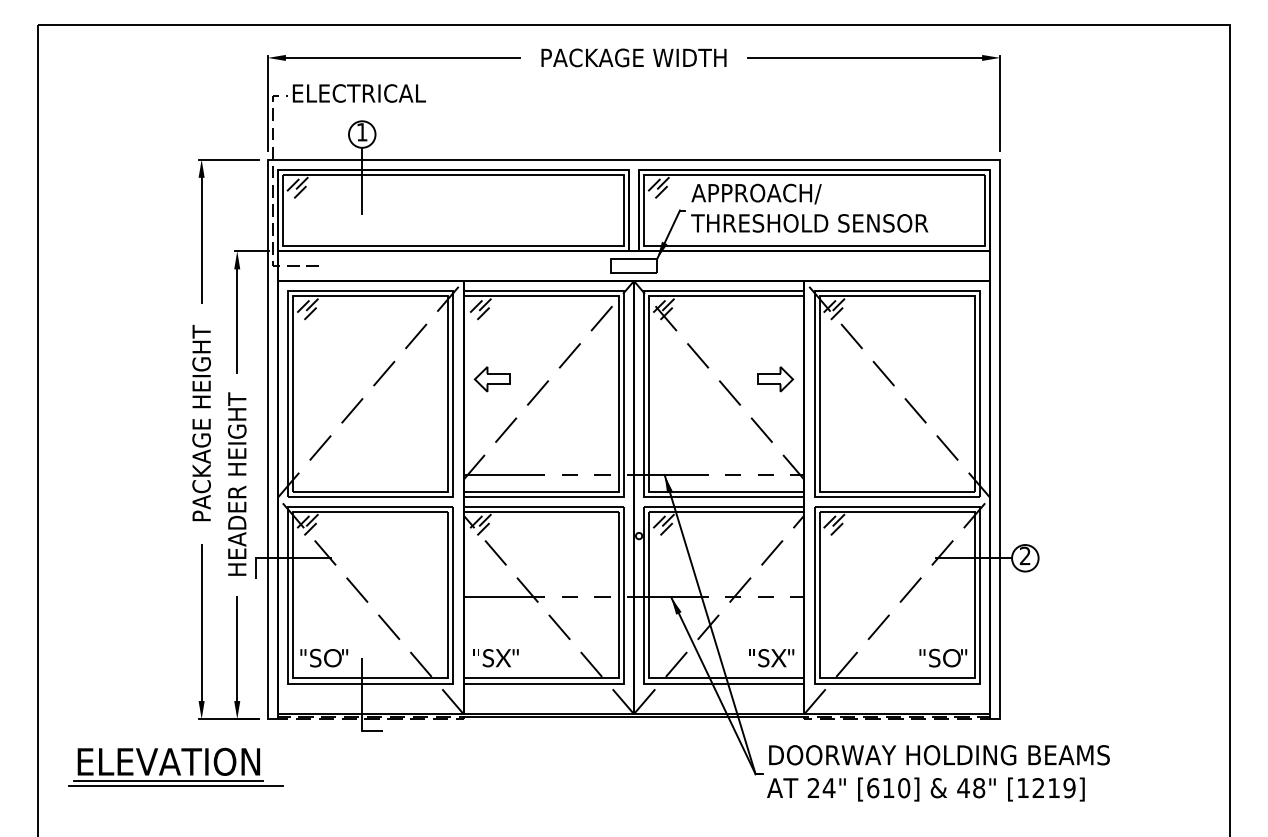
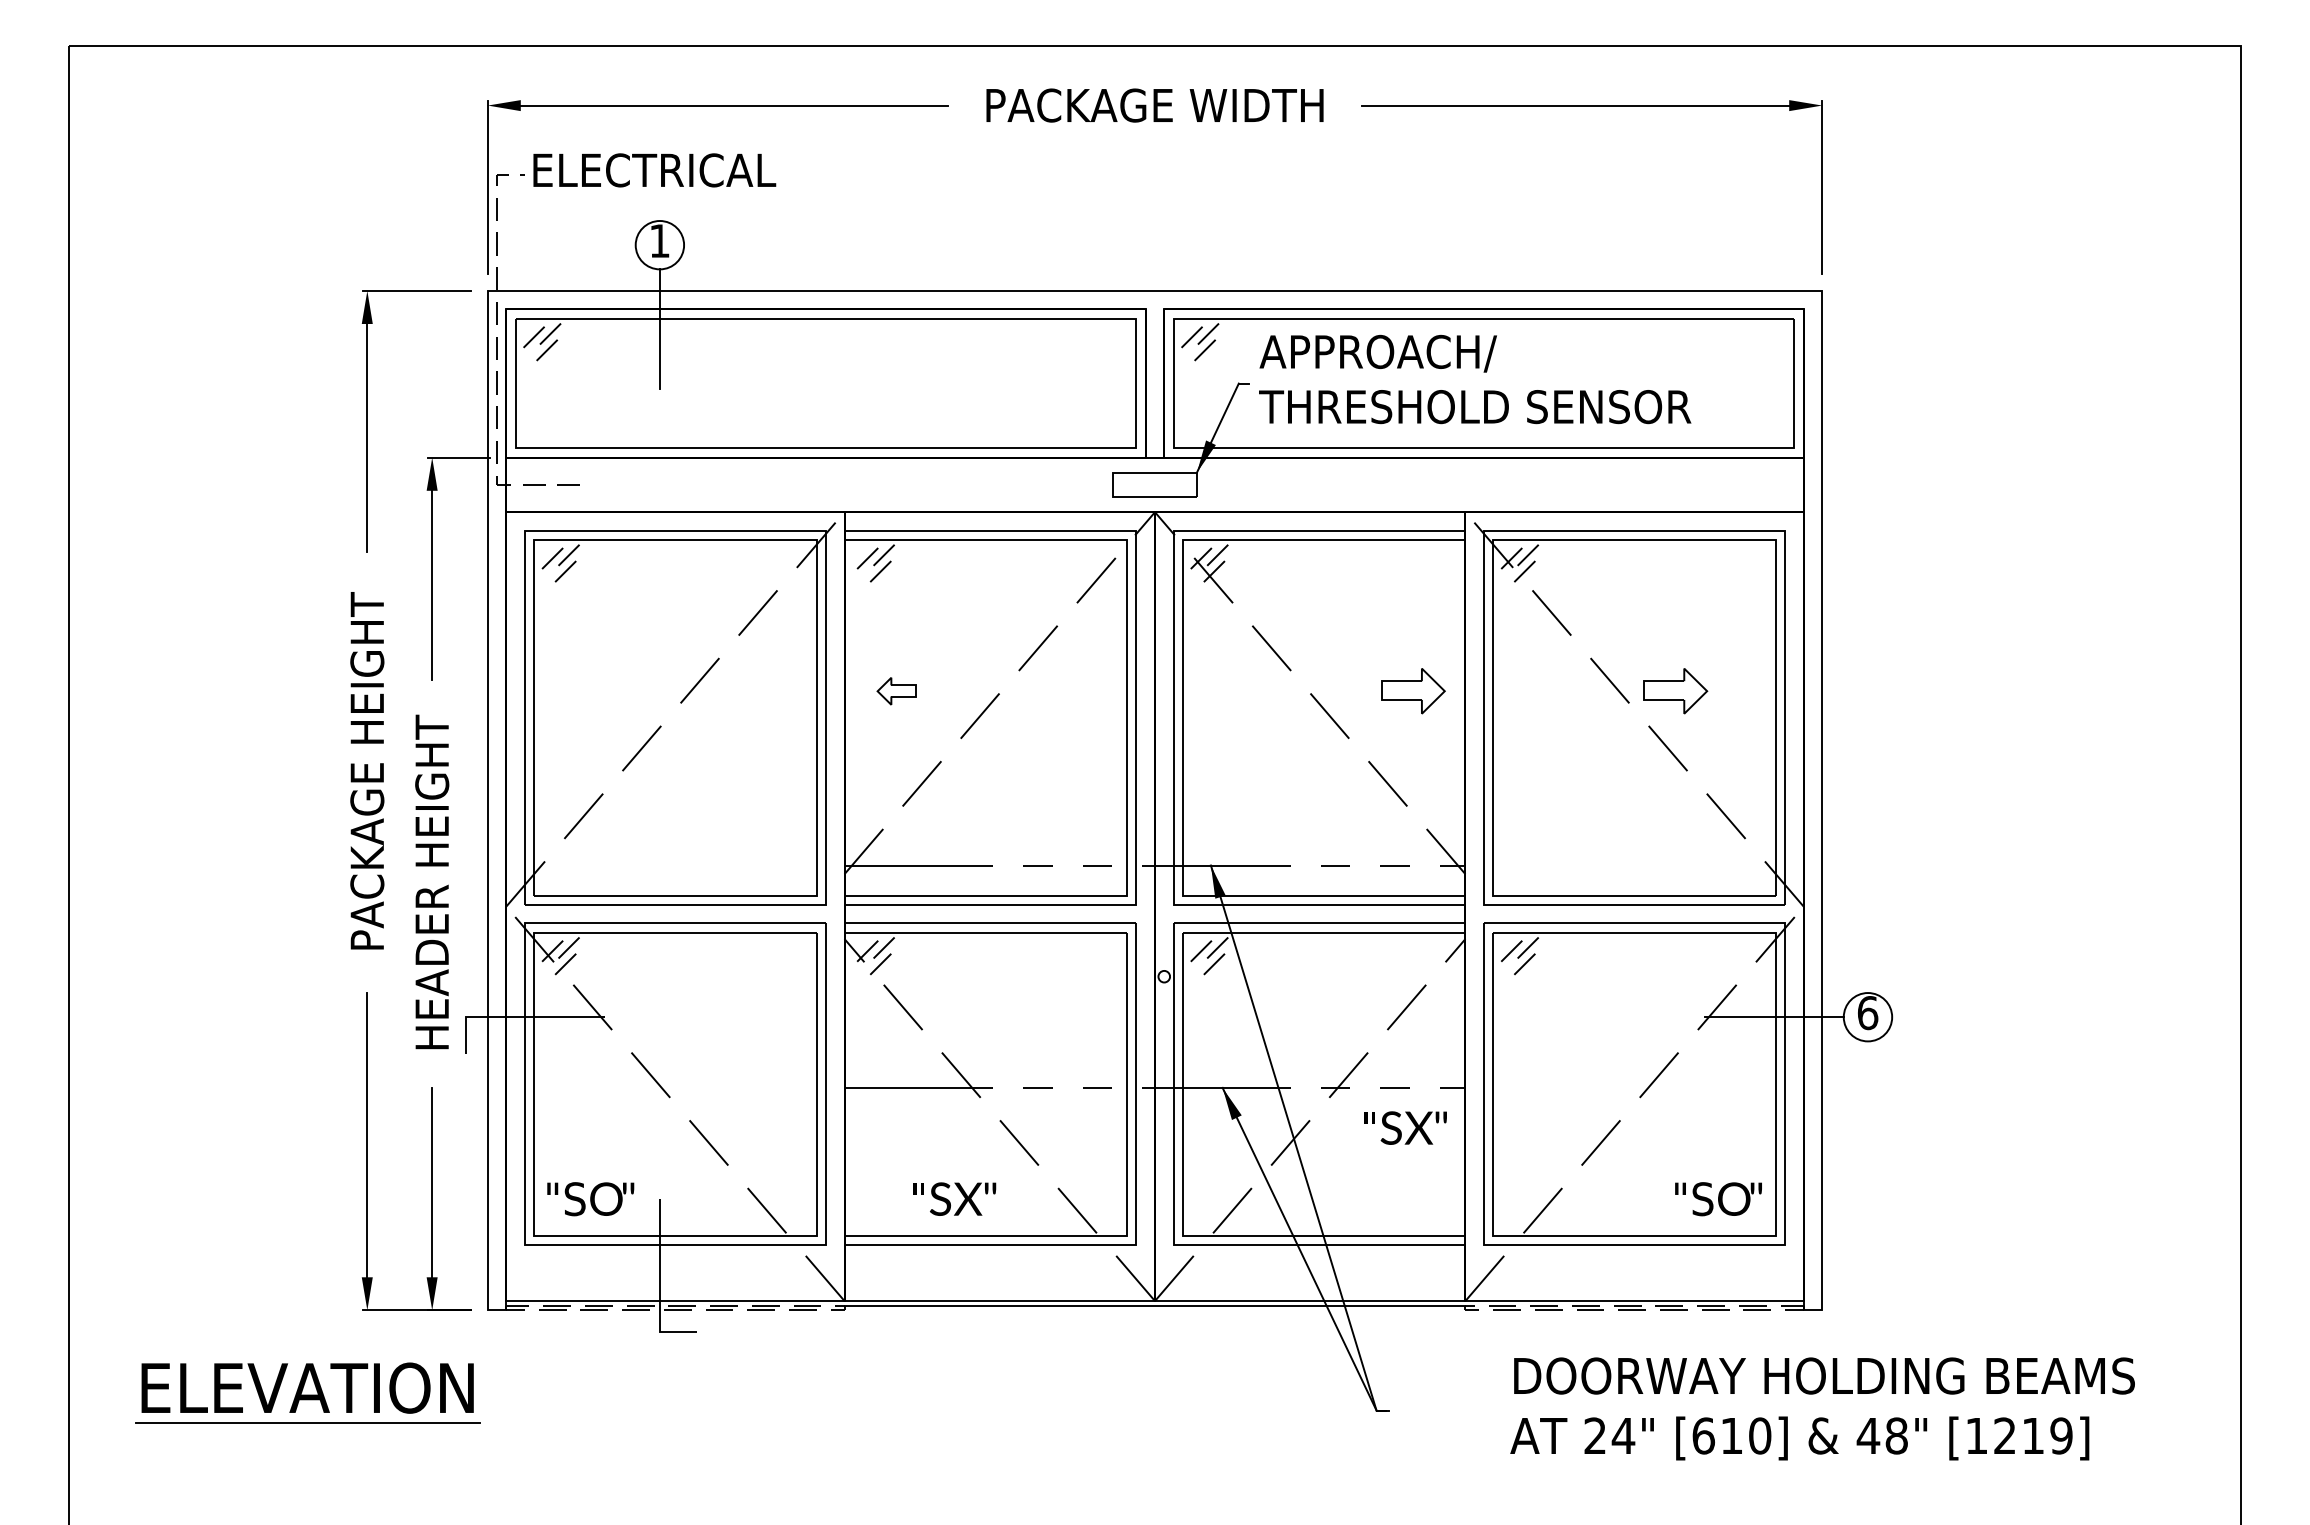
part: (491, 379) -> (895, 691), size x0.6
part: (919, 379) -> (1675, 691), added
text: (1024, 555) -> (1866, 1012), 2 -> 6
text: (495, 658) -> (953, 1199), moved
text: (771, 658) -> (1405, 1128), moved
text: (938, 773) -> (1822, 1409), moved
line: (176, 786) -> (321, 1432), removed

